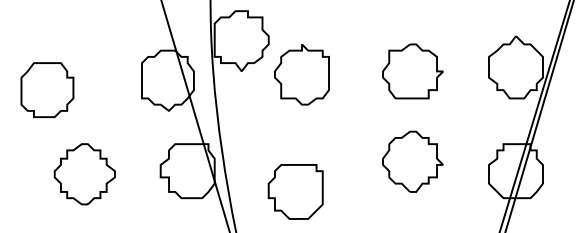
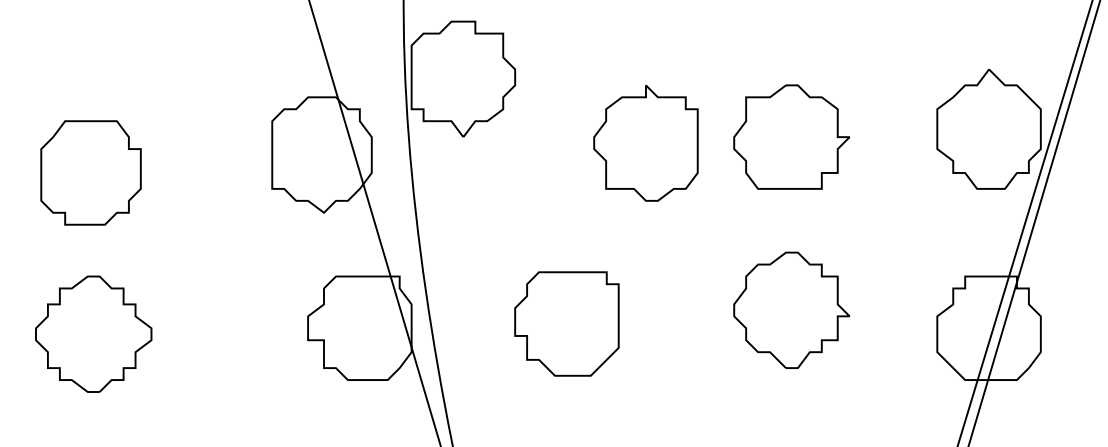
part: (301, 74) -> (645, 142), moved
part: (84, 174) -> (93, 334), moved
part: (295, 191) -> (566, 323), moved

